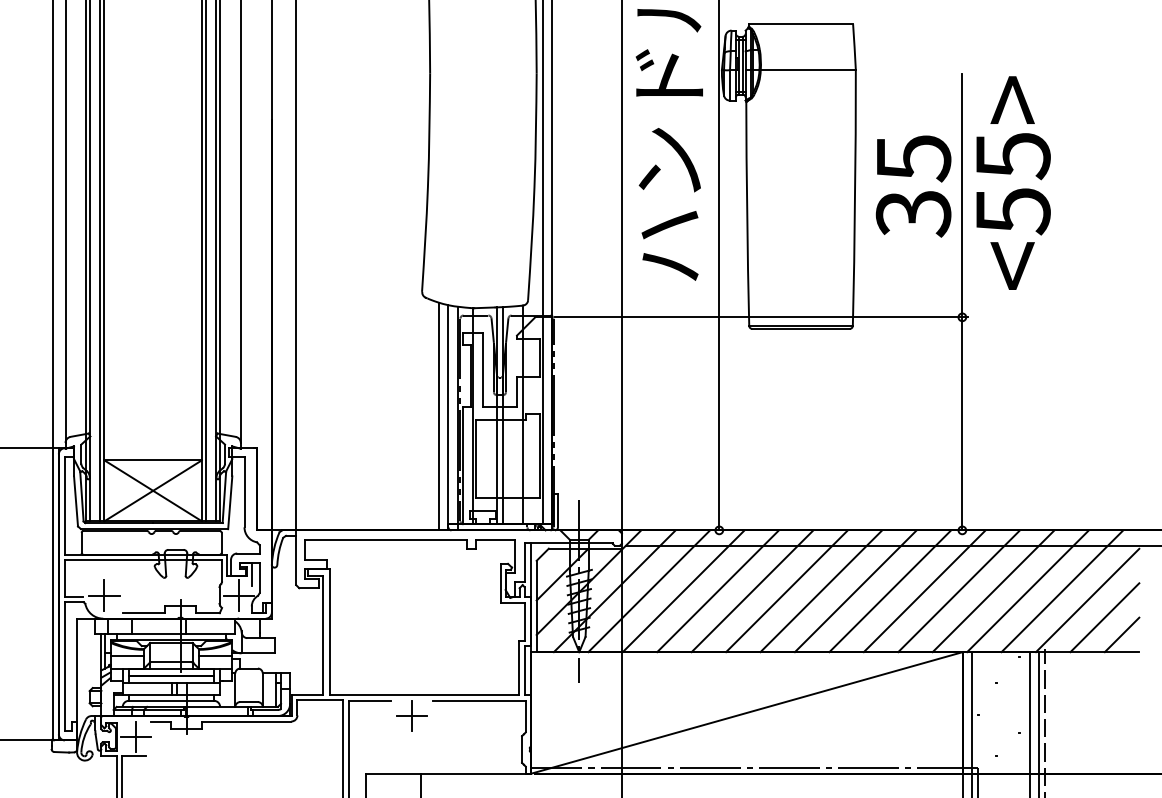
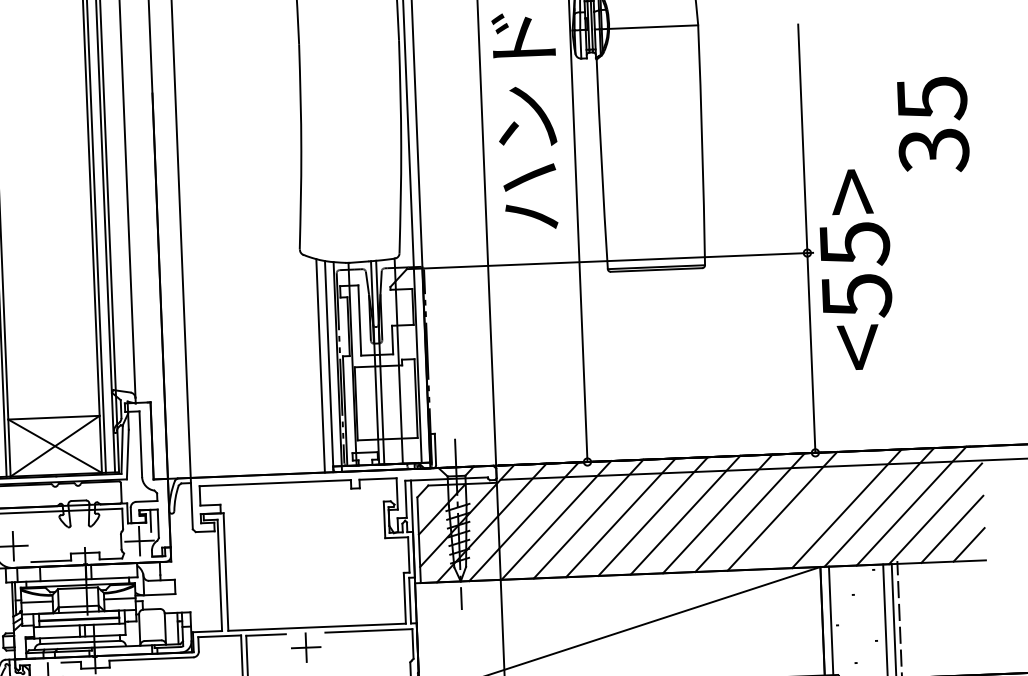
text: (1013, 182) -> (856, 269), moved
text: (913, 186) -> (932, 125), moved
line: (958, 591) -> (814, 510), removed

